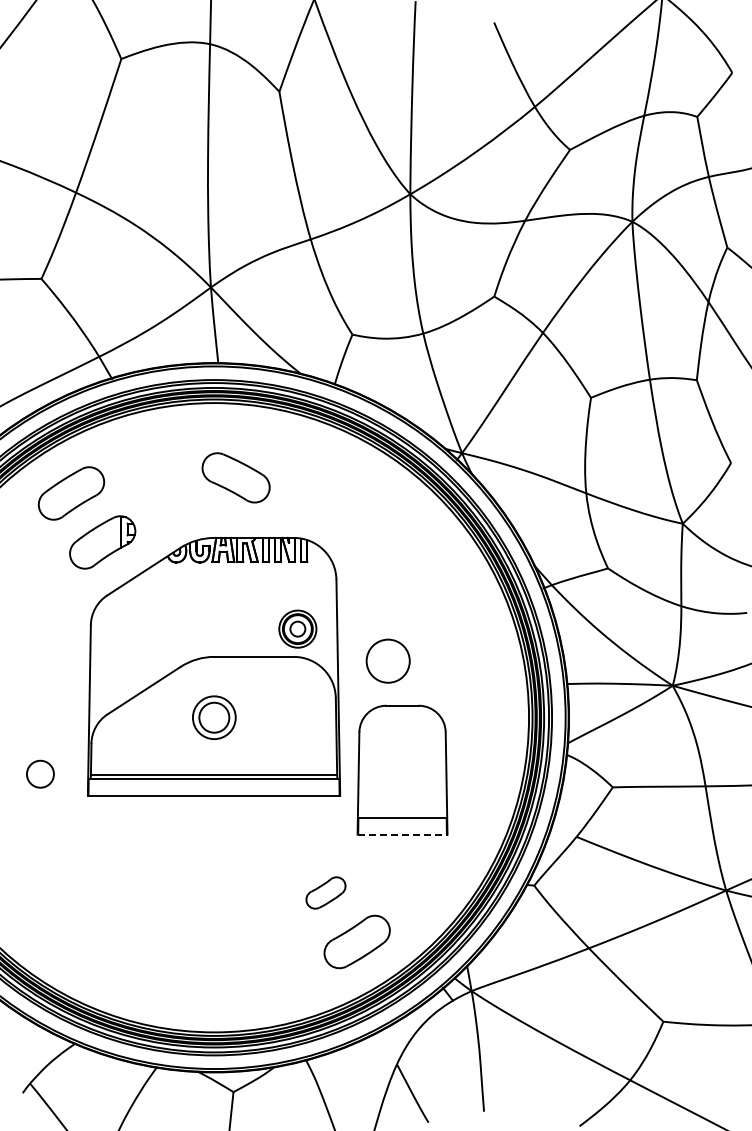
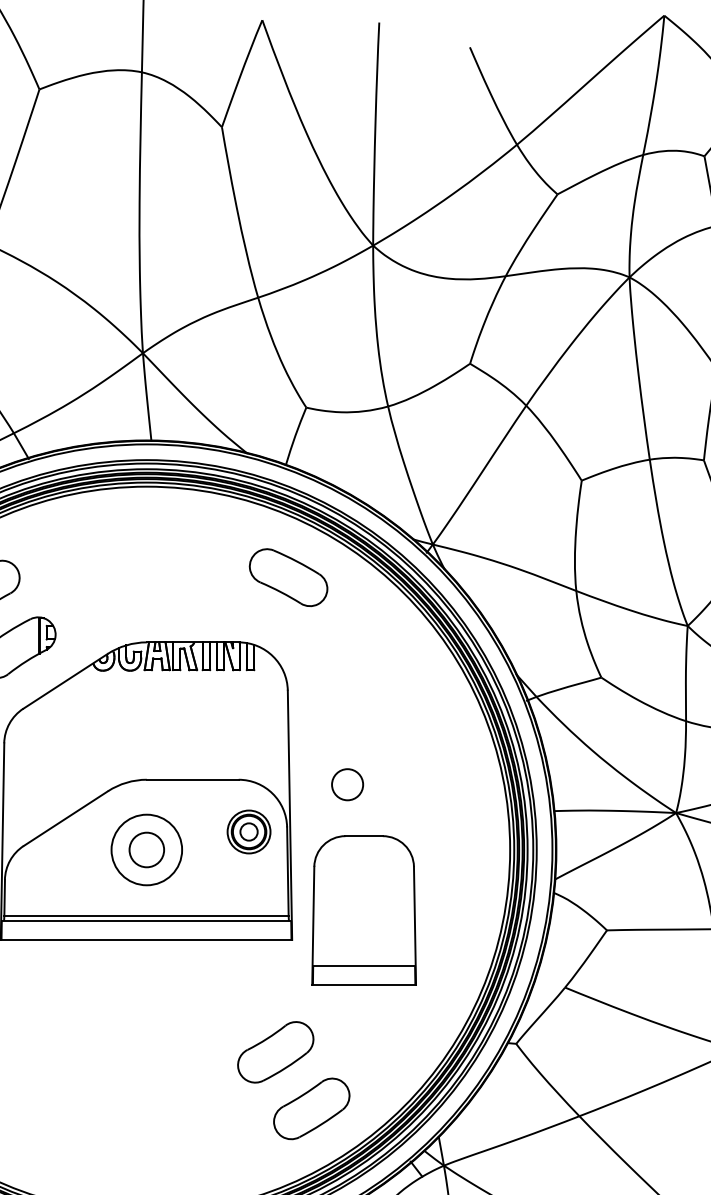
part: (235, 477) -> (287, 577), moved
part: (297, 628) -> (248, 831), moved
circle: (387, 660) -> (346, 783), size x0.62
circle: (213, 717) -> (145, 849), size x1.43
line: (402, 834) -> (364, 984), dashed -> solid
part: (325, 892) -> (275, 1051), size x1.67

